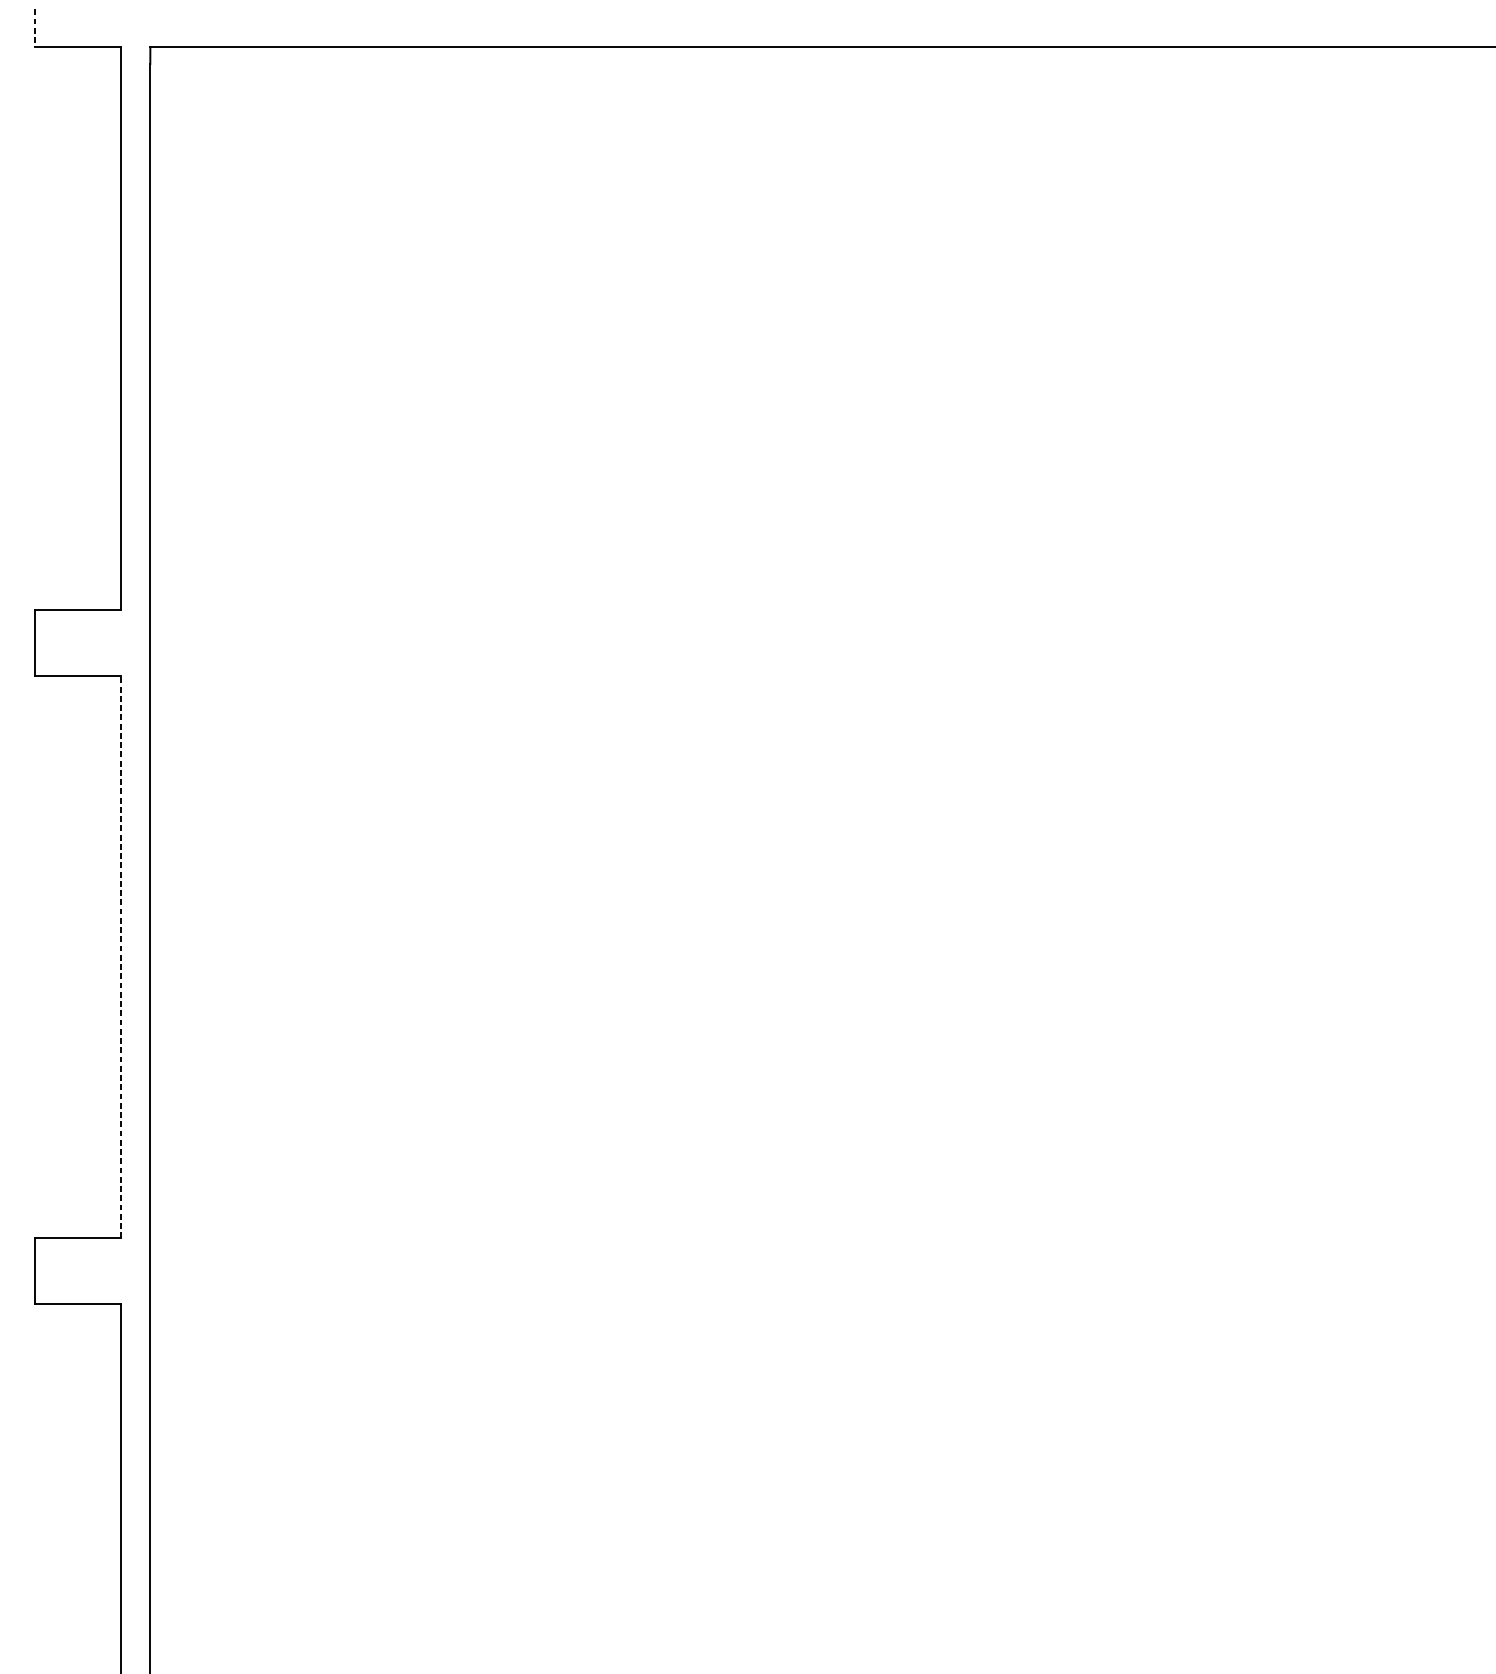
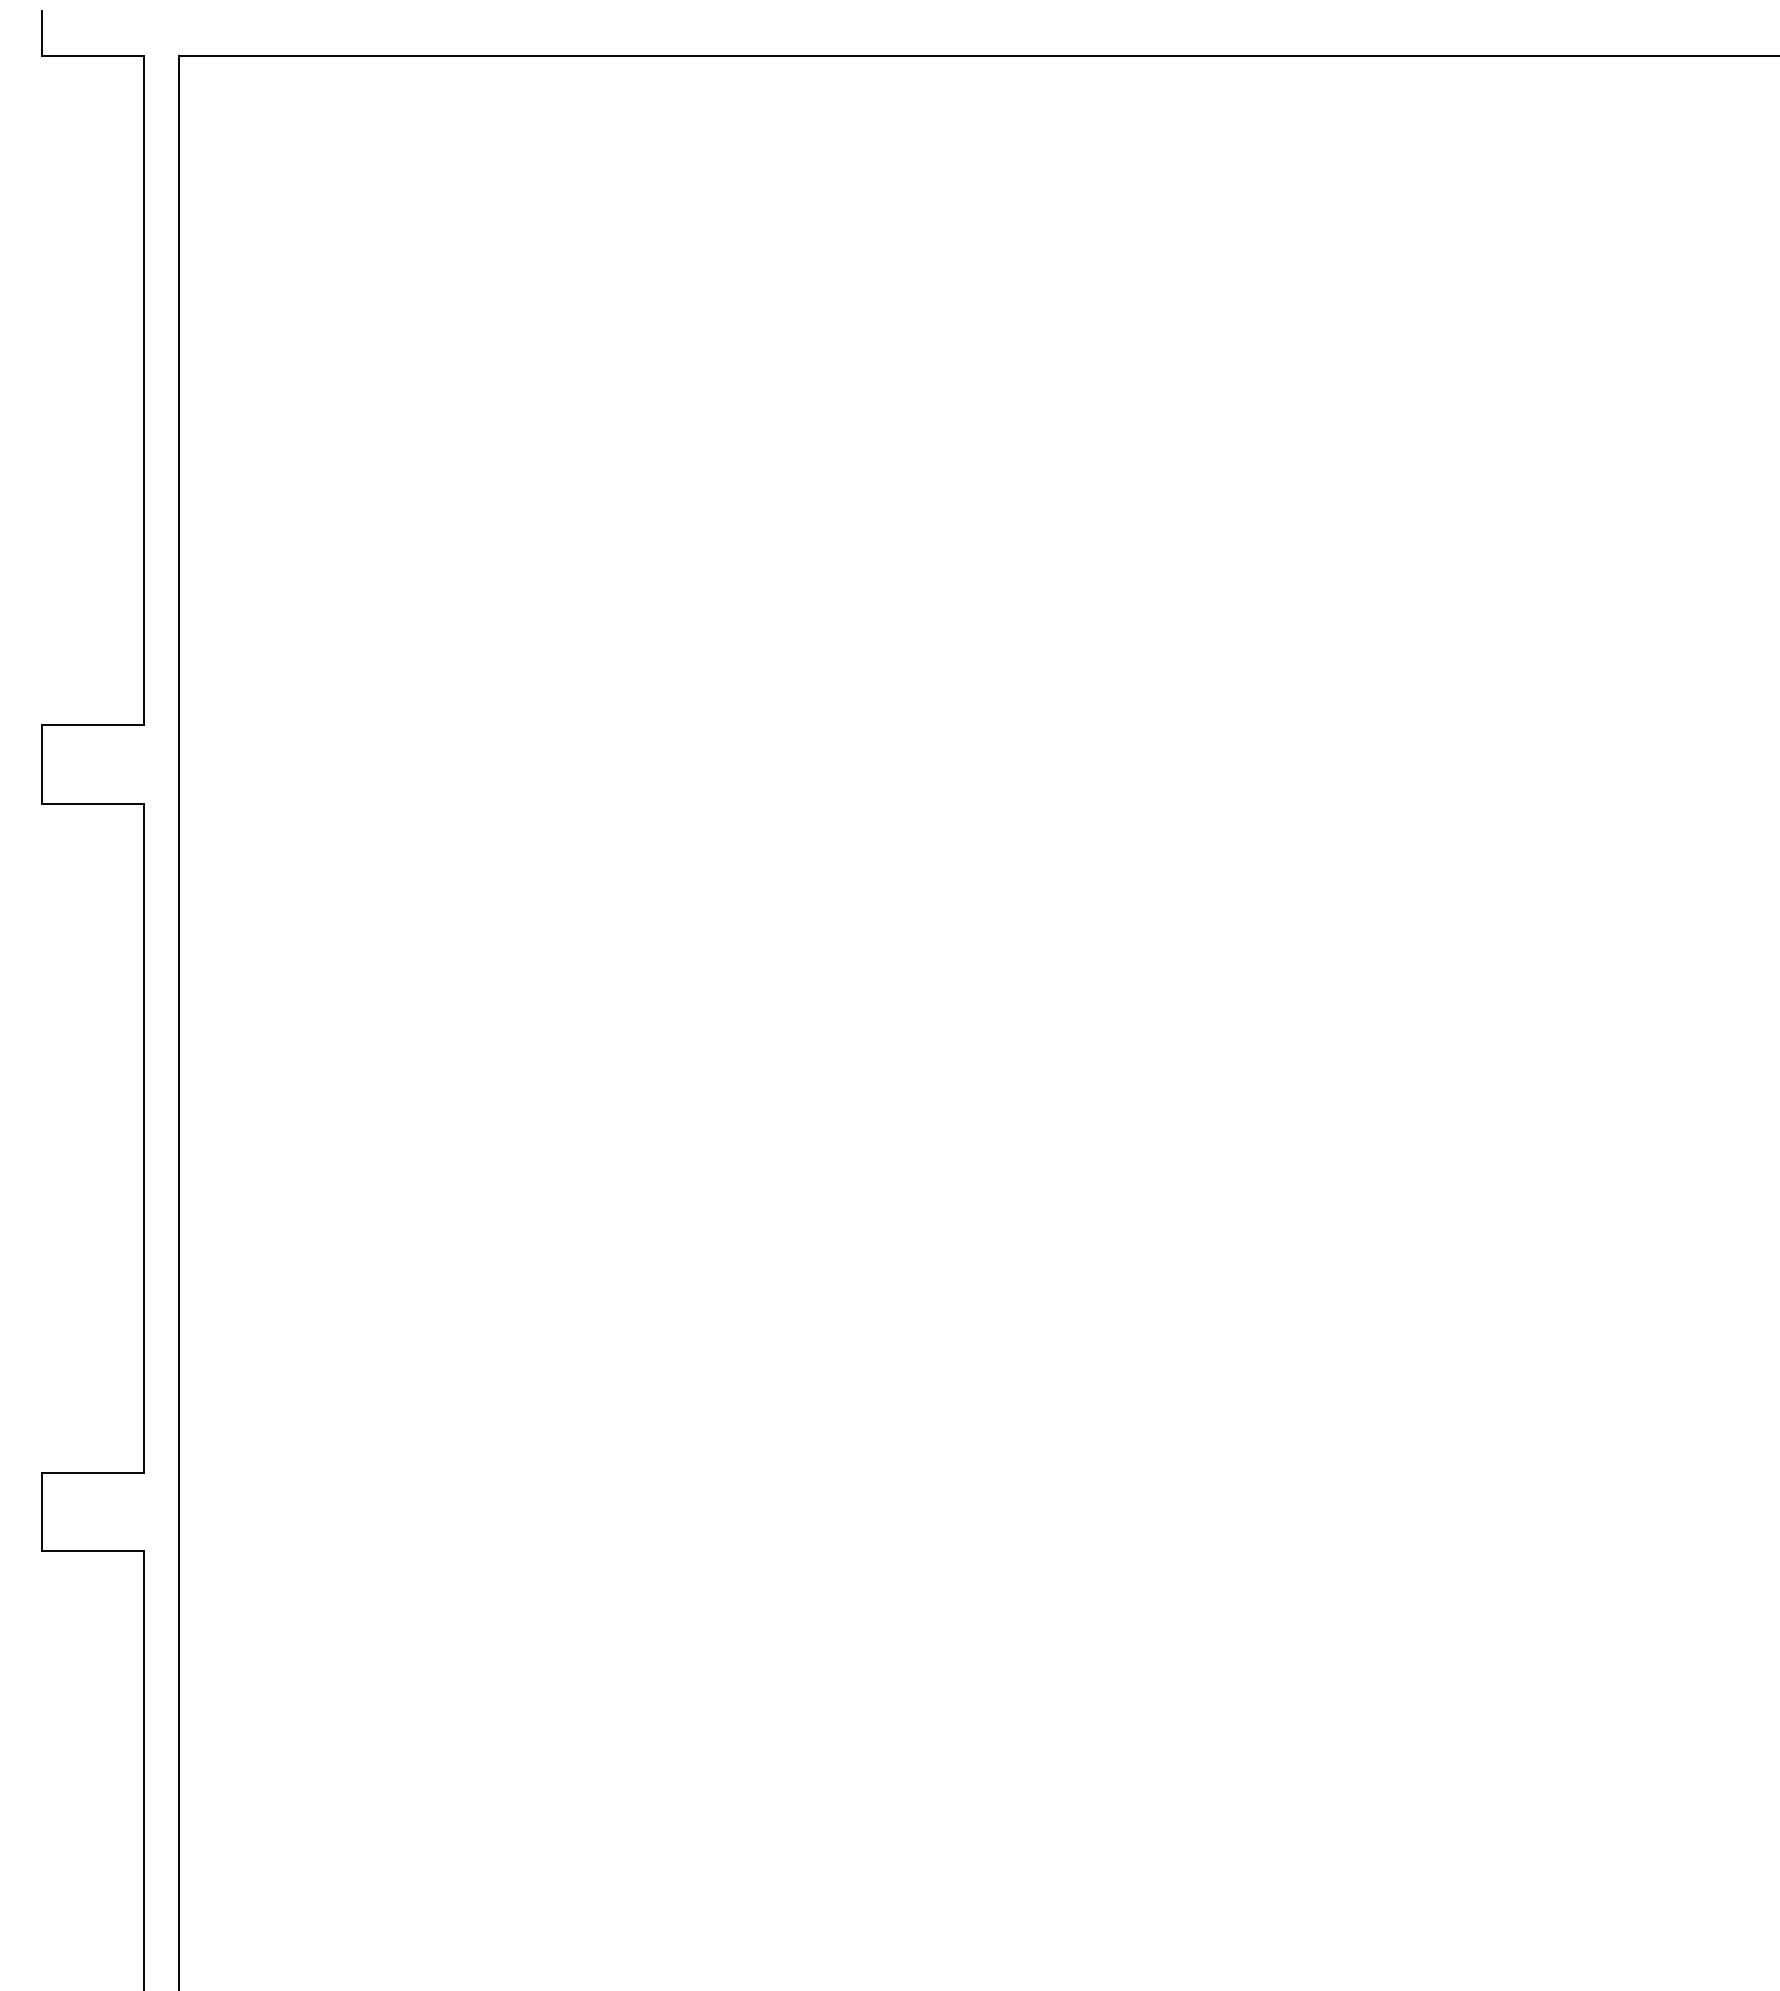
line: (34, 28) -> (41, 33), dashed -> solid
line: (121, 957) -> (144, 1138), dashed -> solid

